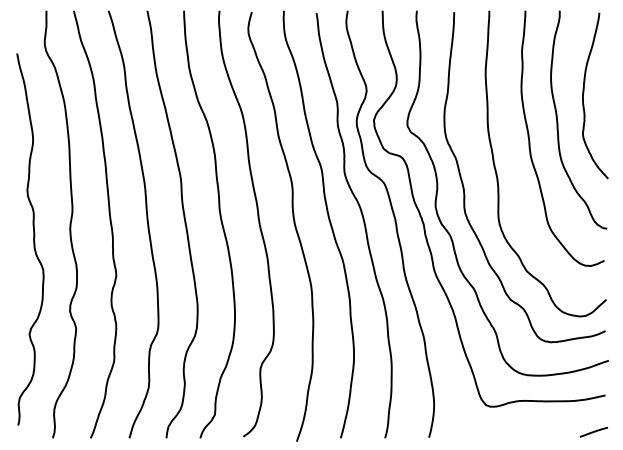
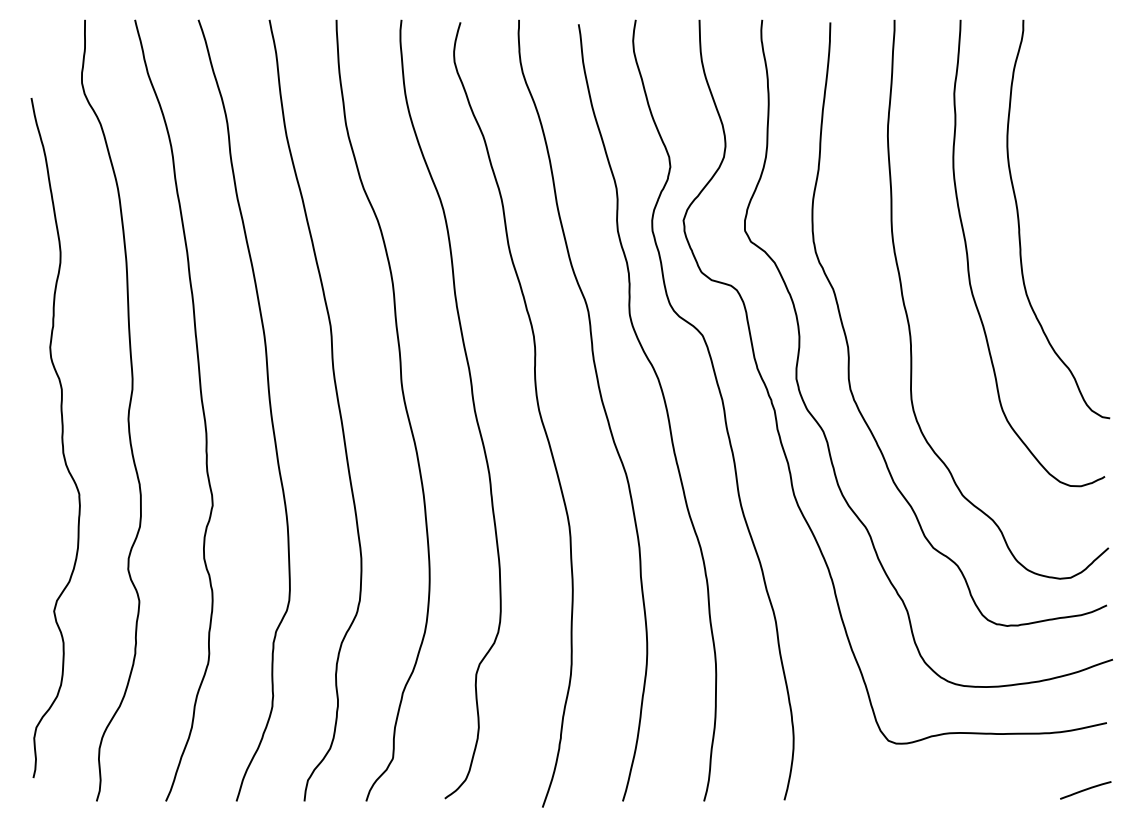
curve: (584, 93) -> (1068, 171), removed

